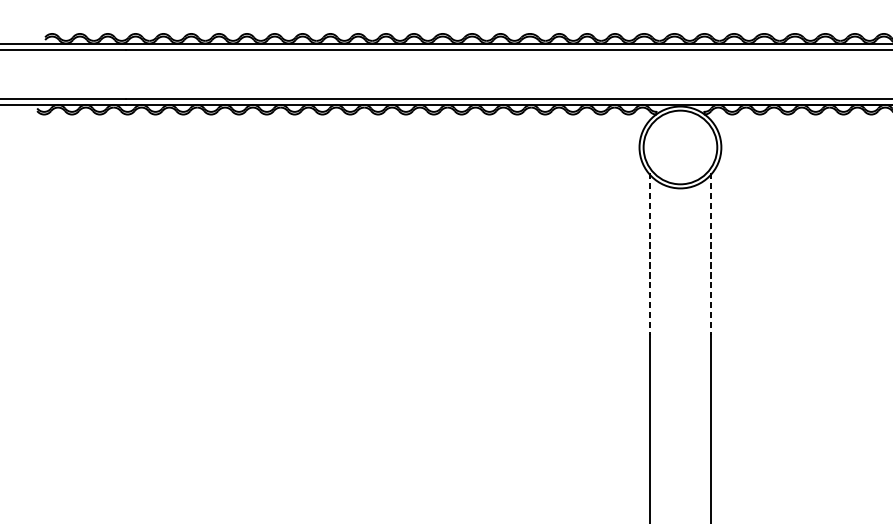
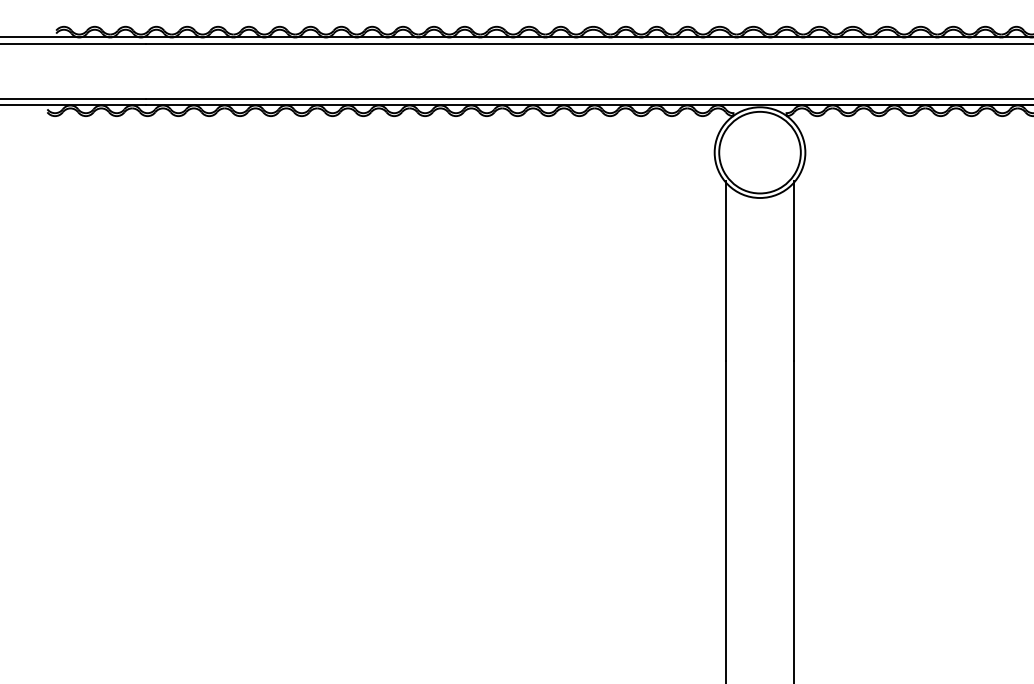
line: (650, 253) -> (726, 270), dashed -> solid
line: (711, 253) -> (794, 270), dashed -> solid

